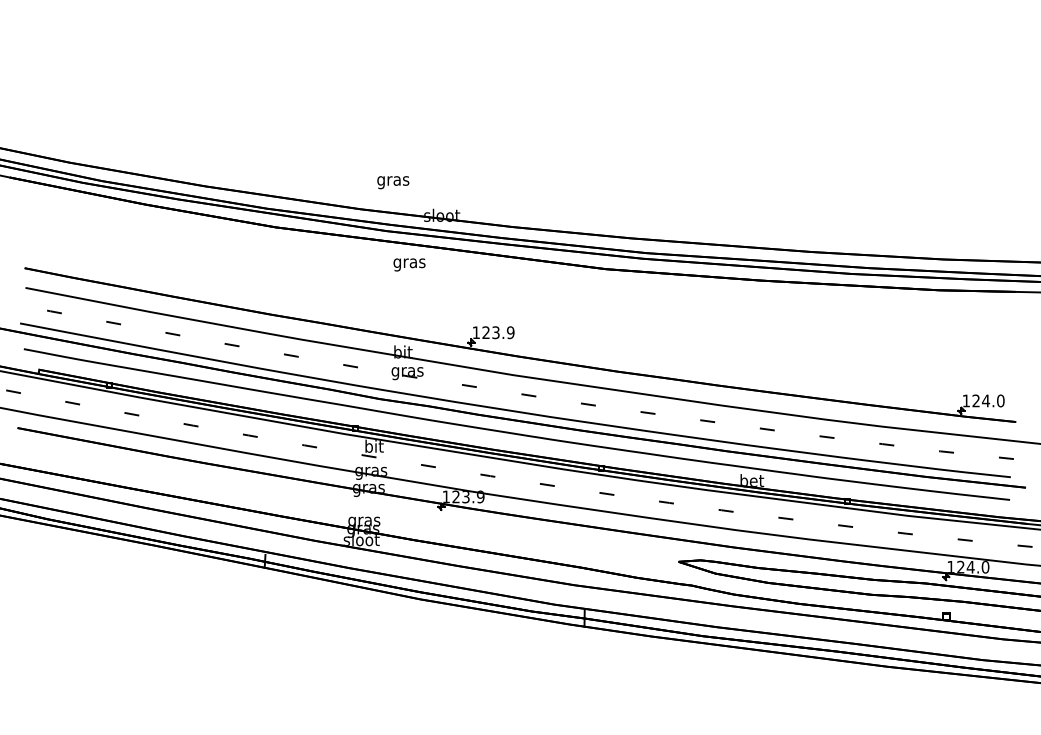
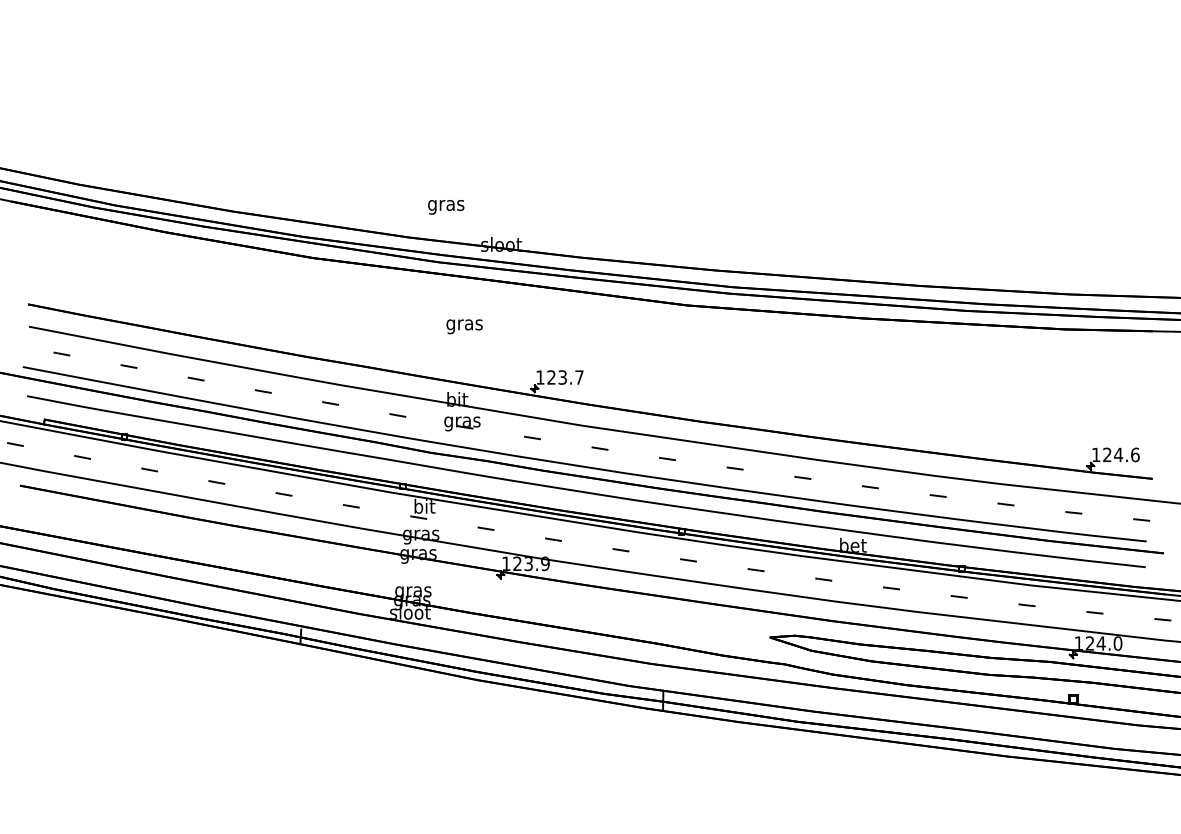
text: (409, 264) -> (464, 326), moved
text: (510, 332) -> (579, 377), 123.9 -> 123.7
text: (1000, 400) -> (1134, 454), 124.0 -> 124.6

